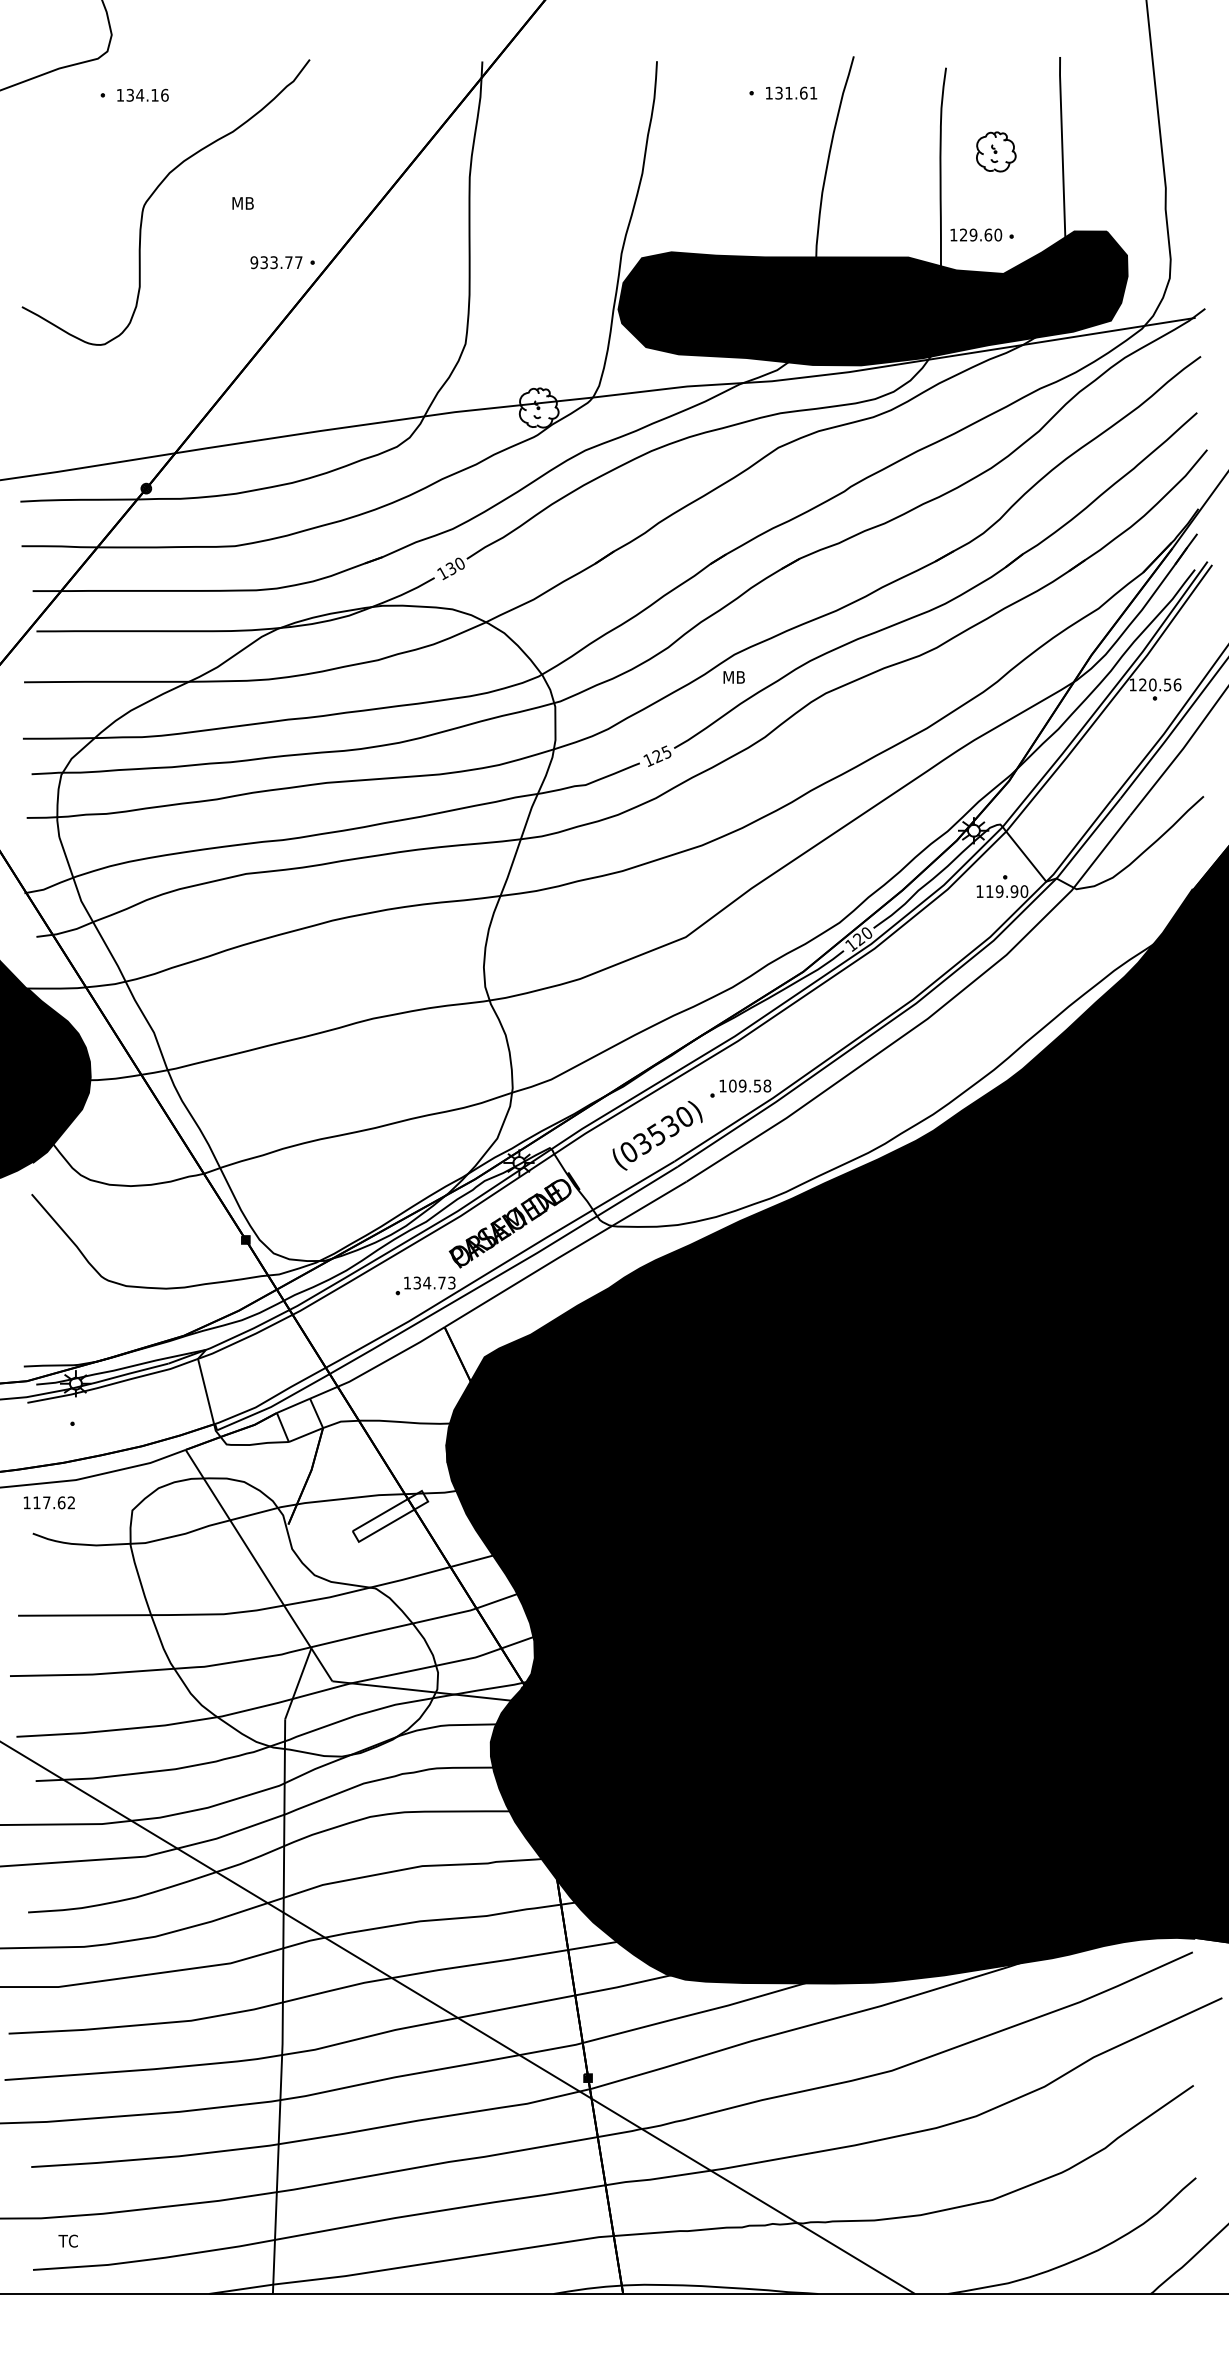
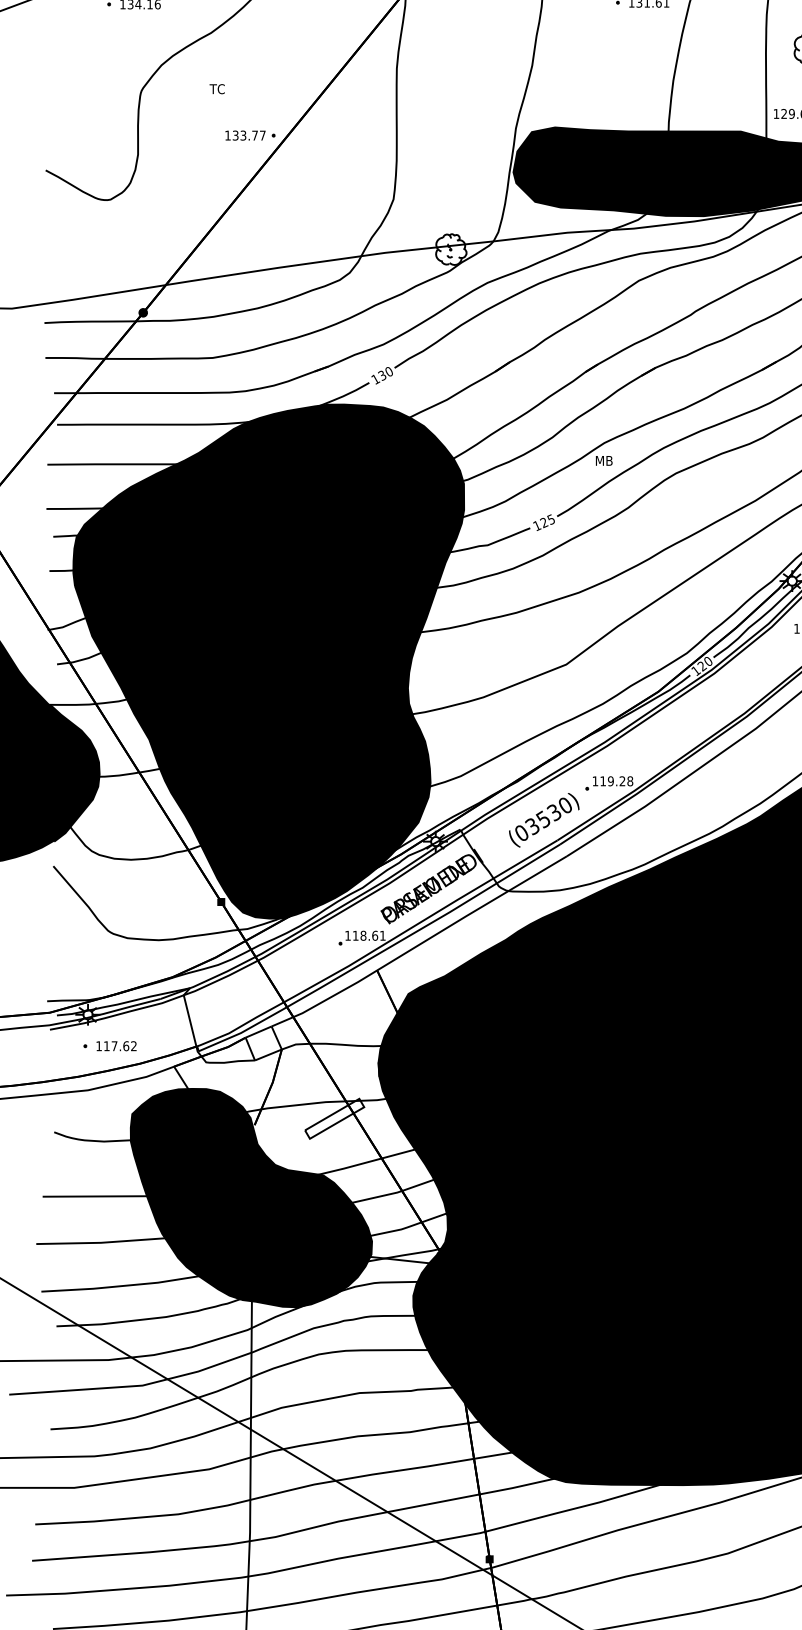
text: (242, 203) -> (218, 89), MB -> TC
text: (254, 262) -> (228, 135), 933.77 -> 133.77
fill: (306, 933) -> (268, 661), added
text: (745, 1085) -> (613, 780), 109.58 -> 119.28
text: (434, 1282) -> (369, 935), 134.73 -> 118.61
text: (49, 1502) -> (116, 1045), moved
fill: (284, 1617) -> (251, 1198), added

